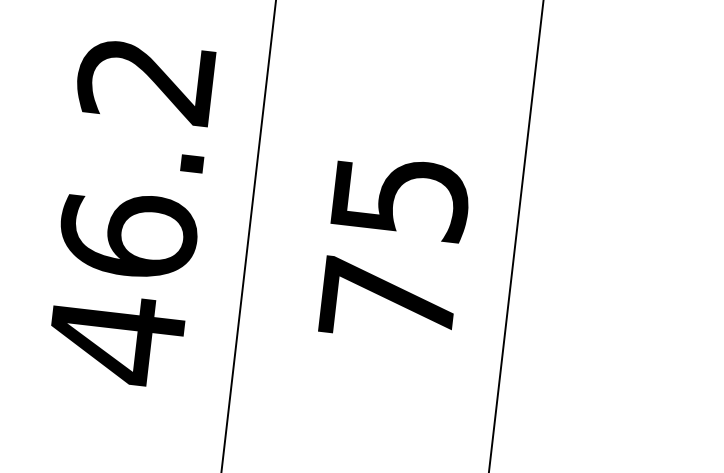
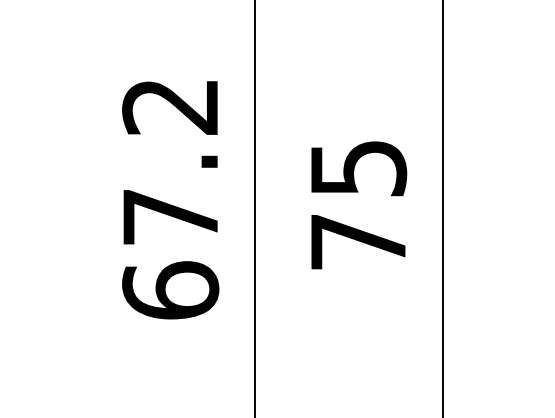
text: (122, 287) -> (170, 254), 46.2 -> 67.2

